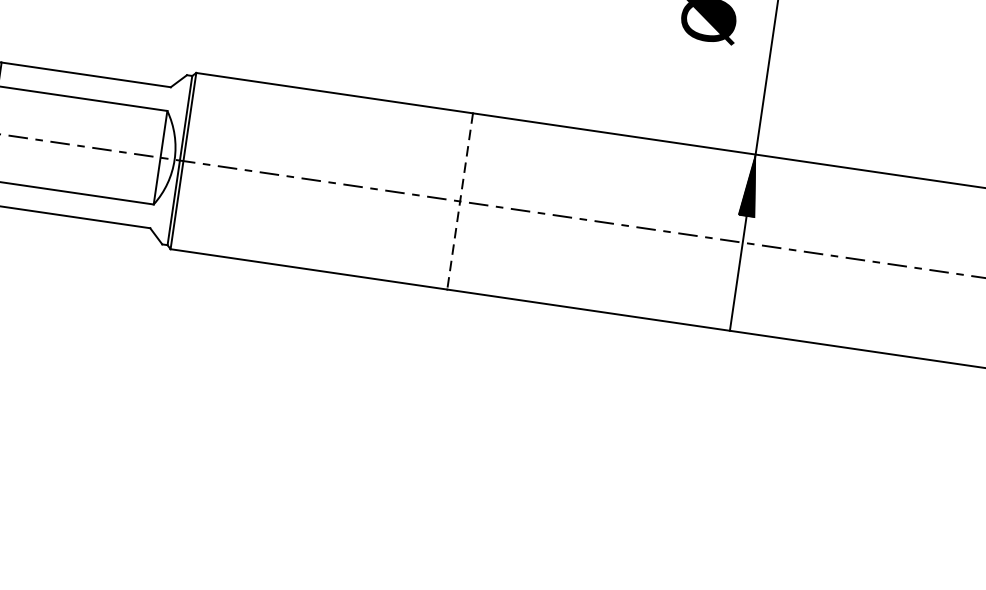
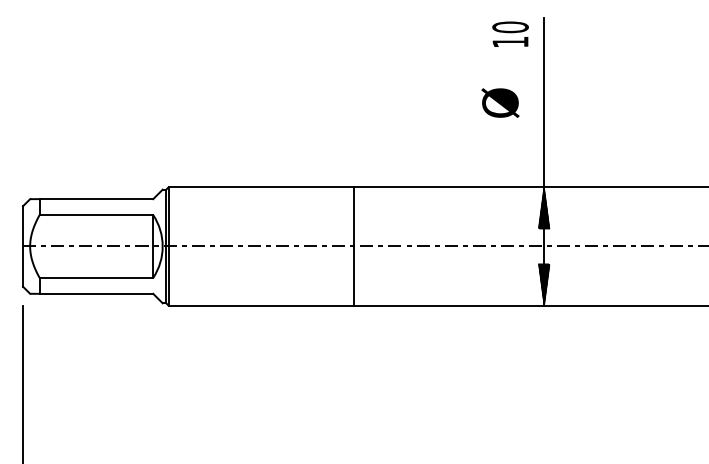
line: (460, 201) -> (354, 246), dashed -> solid
hatch: (733, 299) -> (543, 284), added

